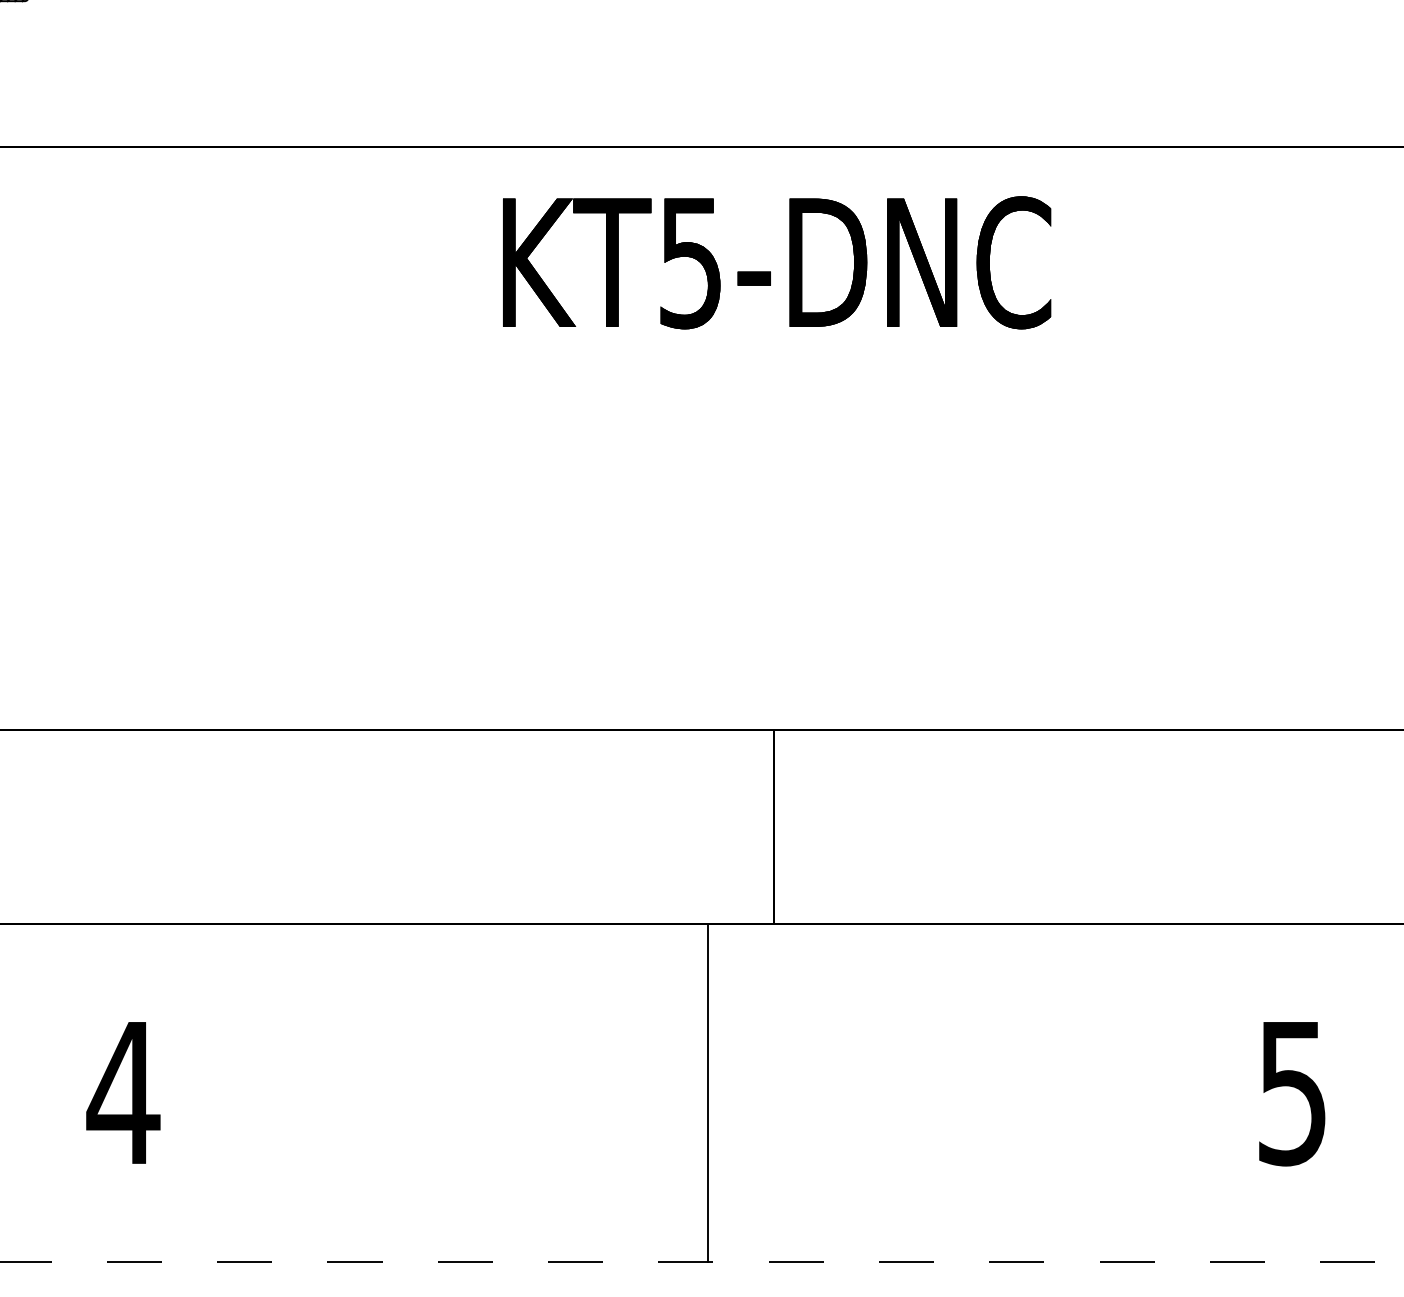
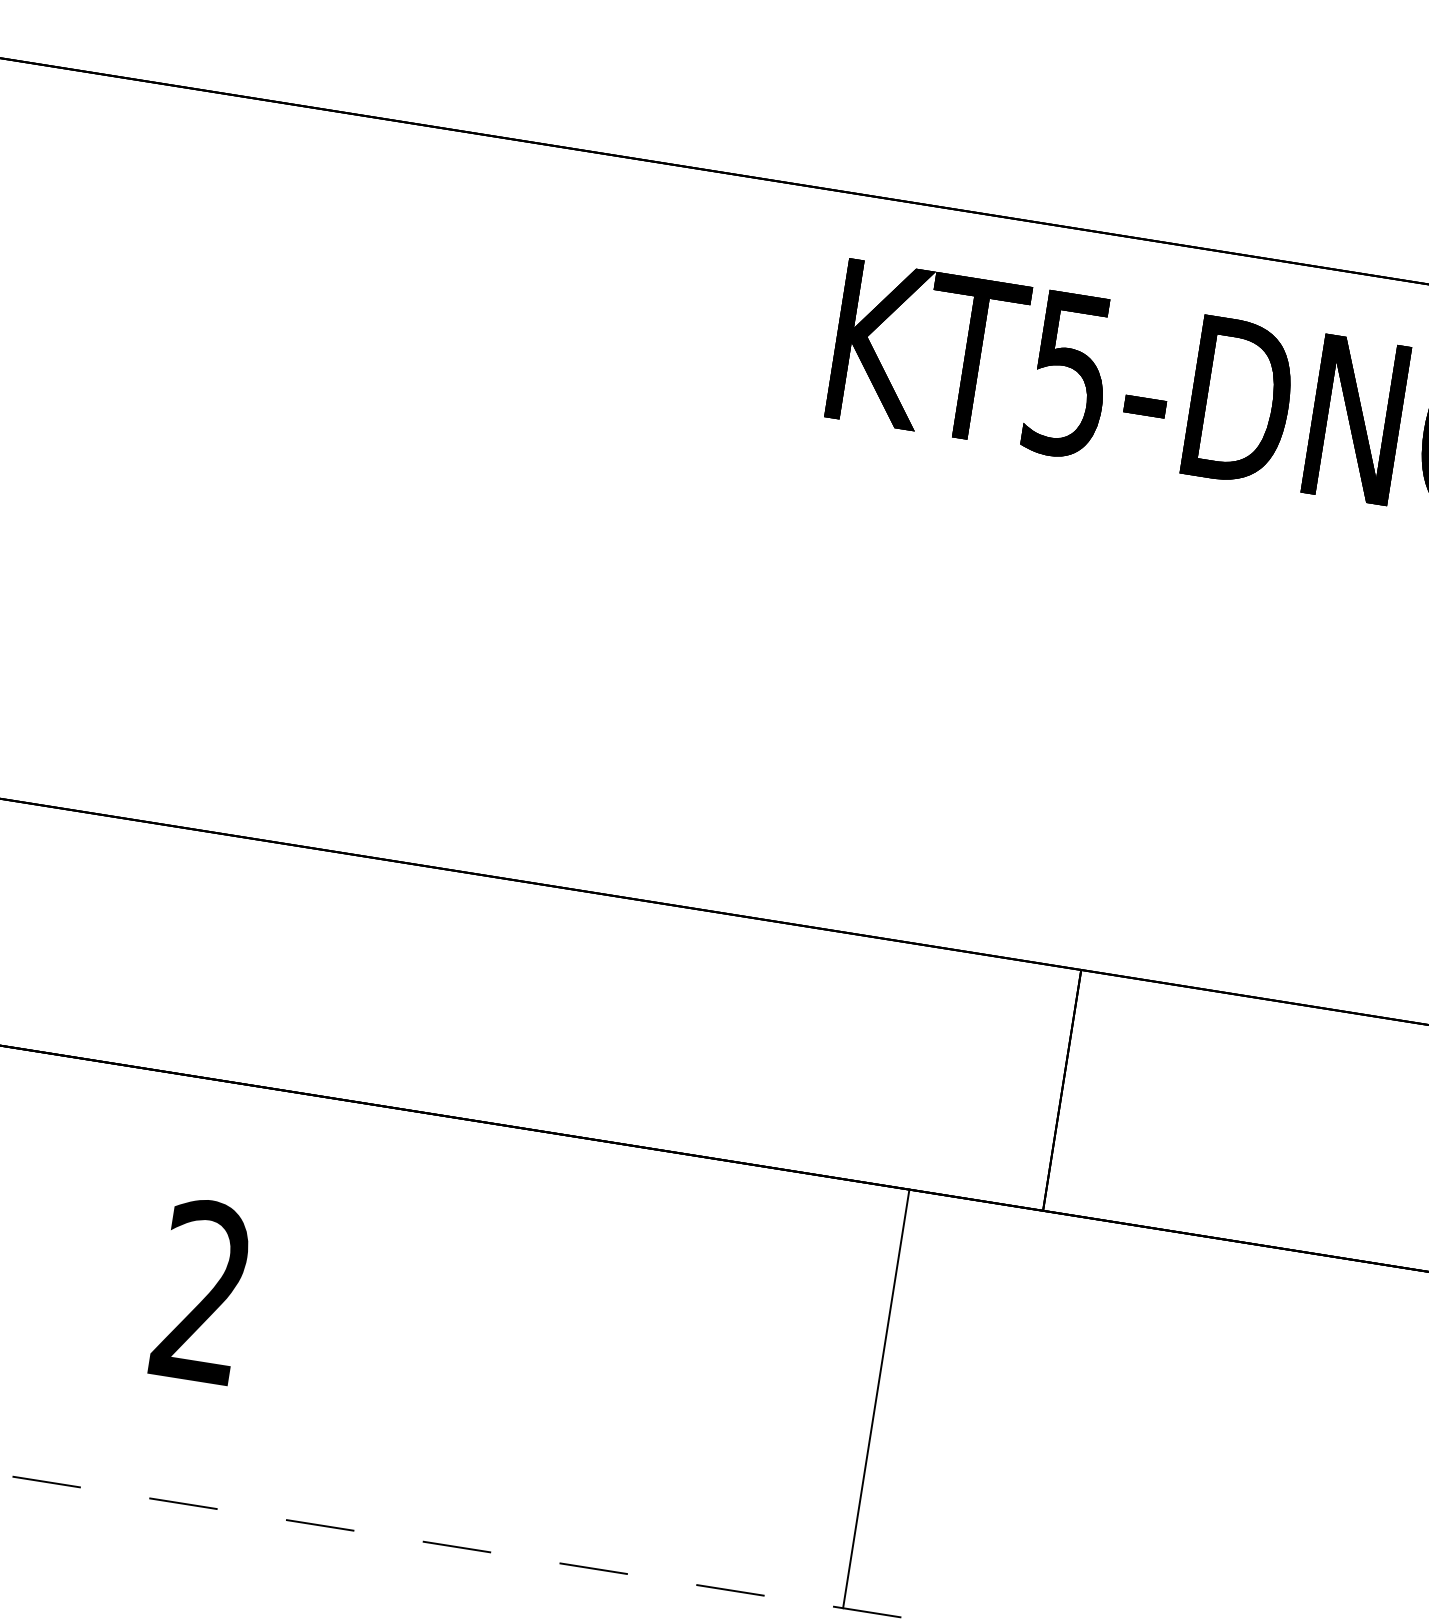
text: (123, 1091) -> (203, 1290), 4 -> 2
line: (708, 1092) -> (876, 1398), moved

